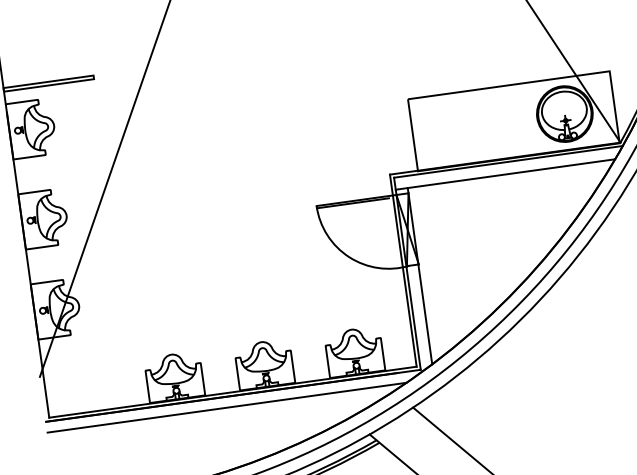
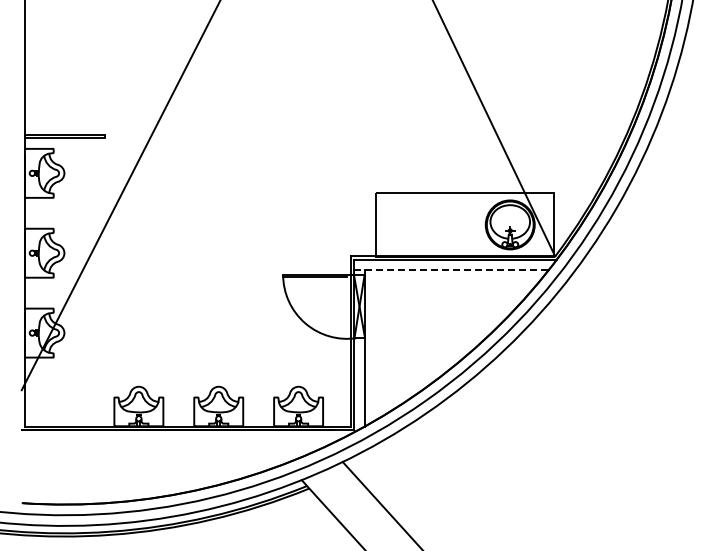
line: (505, 174) -> (451, 270), solid -> dashed
line: (226, 407) -> (180, 439), removed

